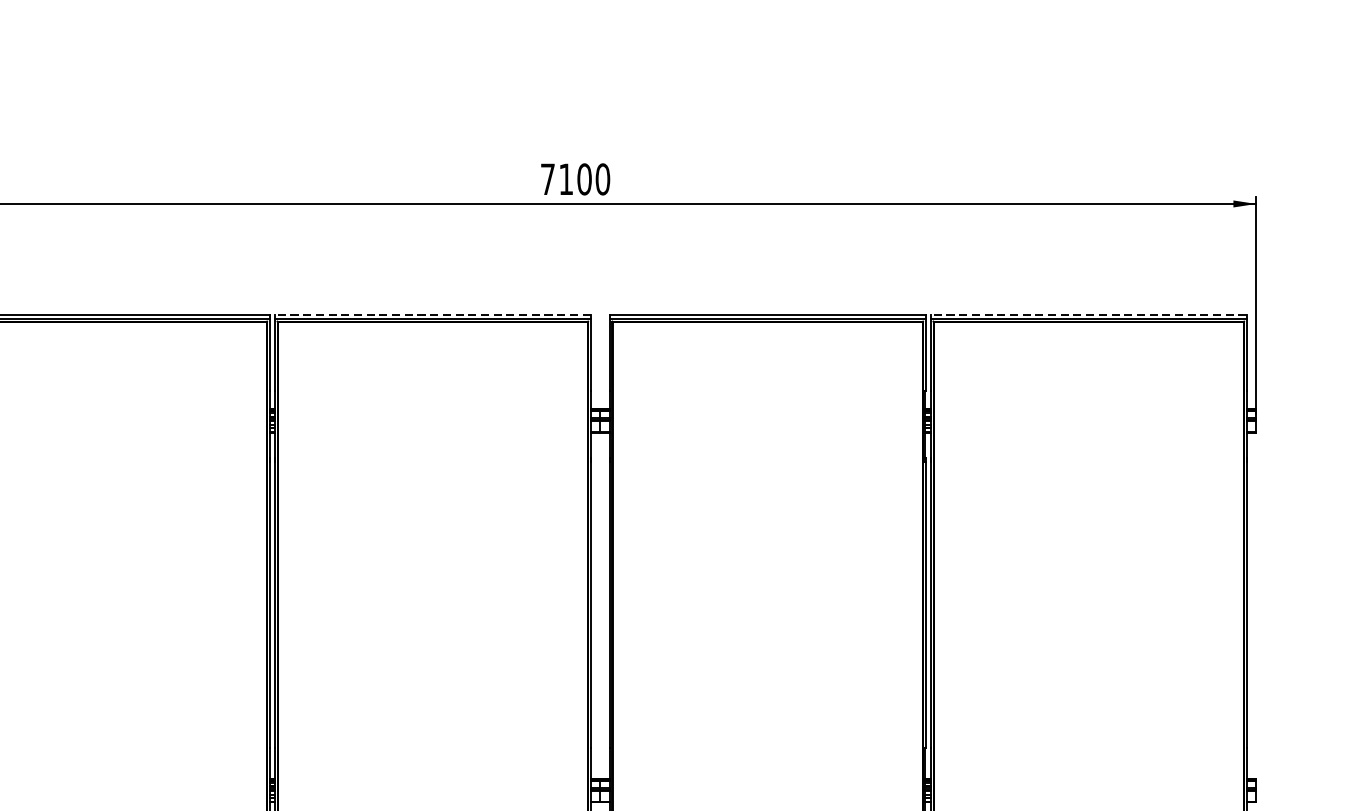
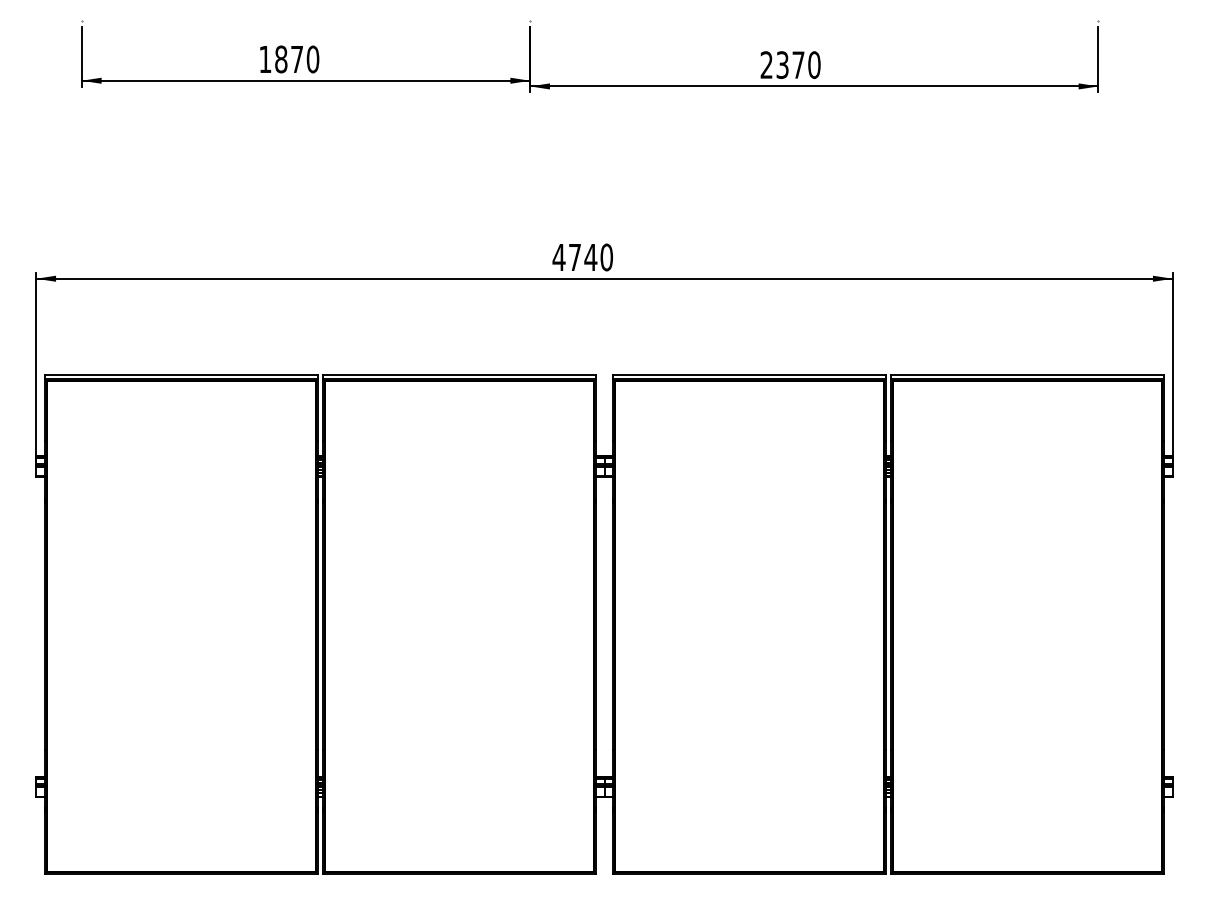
text: (565, 179) -> (574, 257), 7100 -> 4740
line: (432, 314) -> (459, 374), dashed -> solid
line: (1088, 314) -> (1027, 374), dashed -> solid

